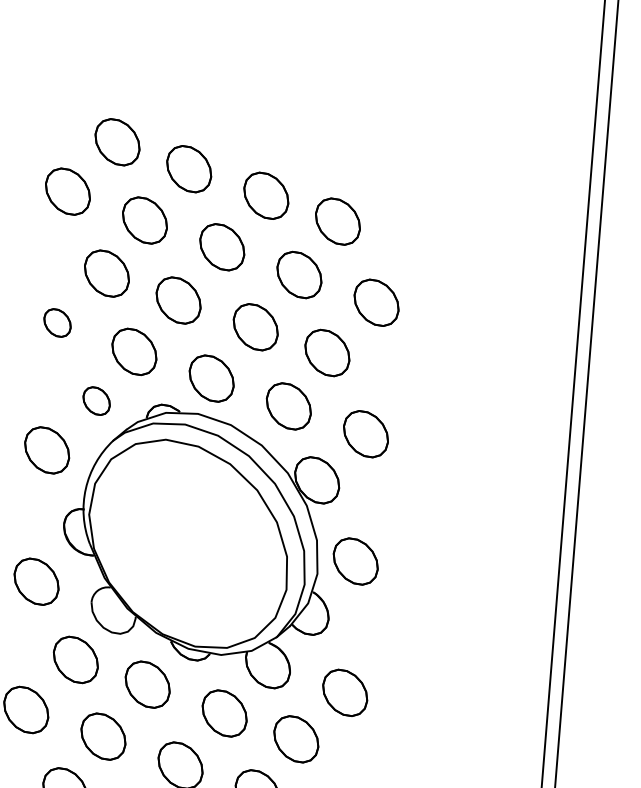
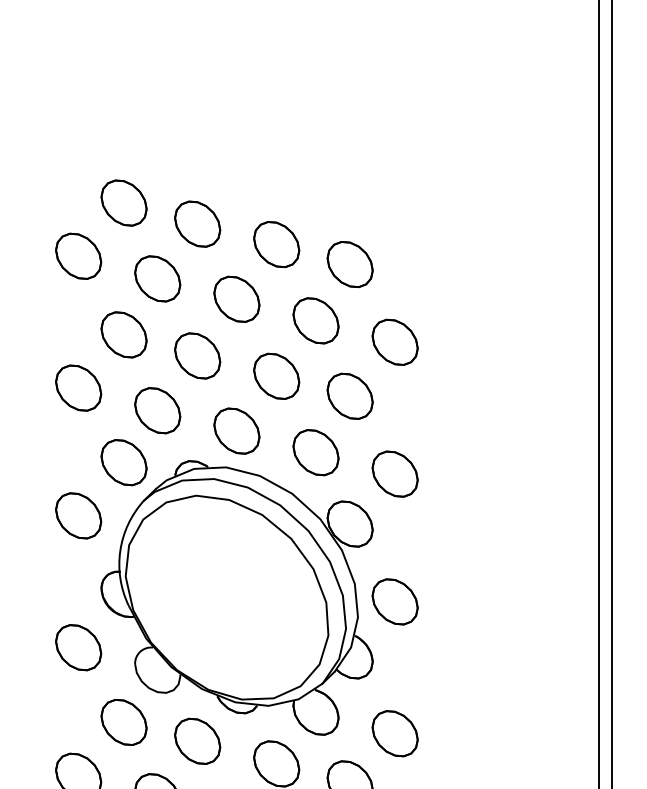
part: (57, 322) -> (78, 387), size x1.67
part: (96, 400) -> (123, 462), size x1.67

